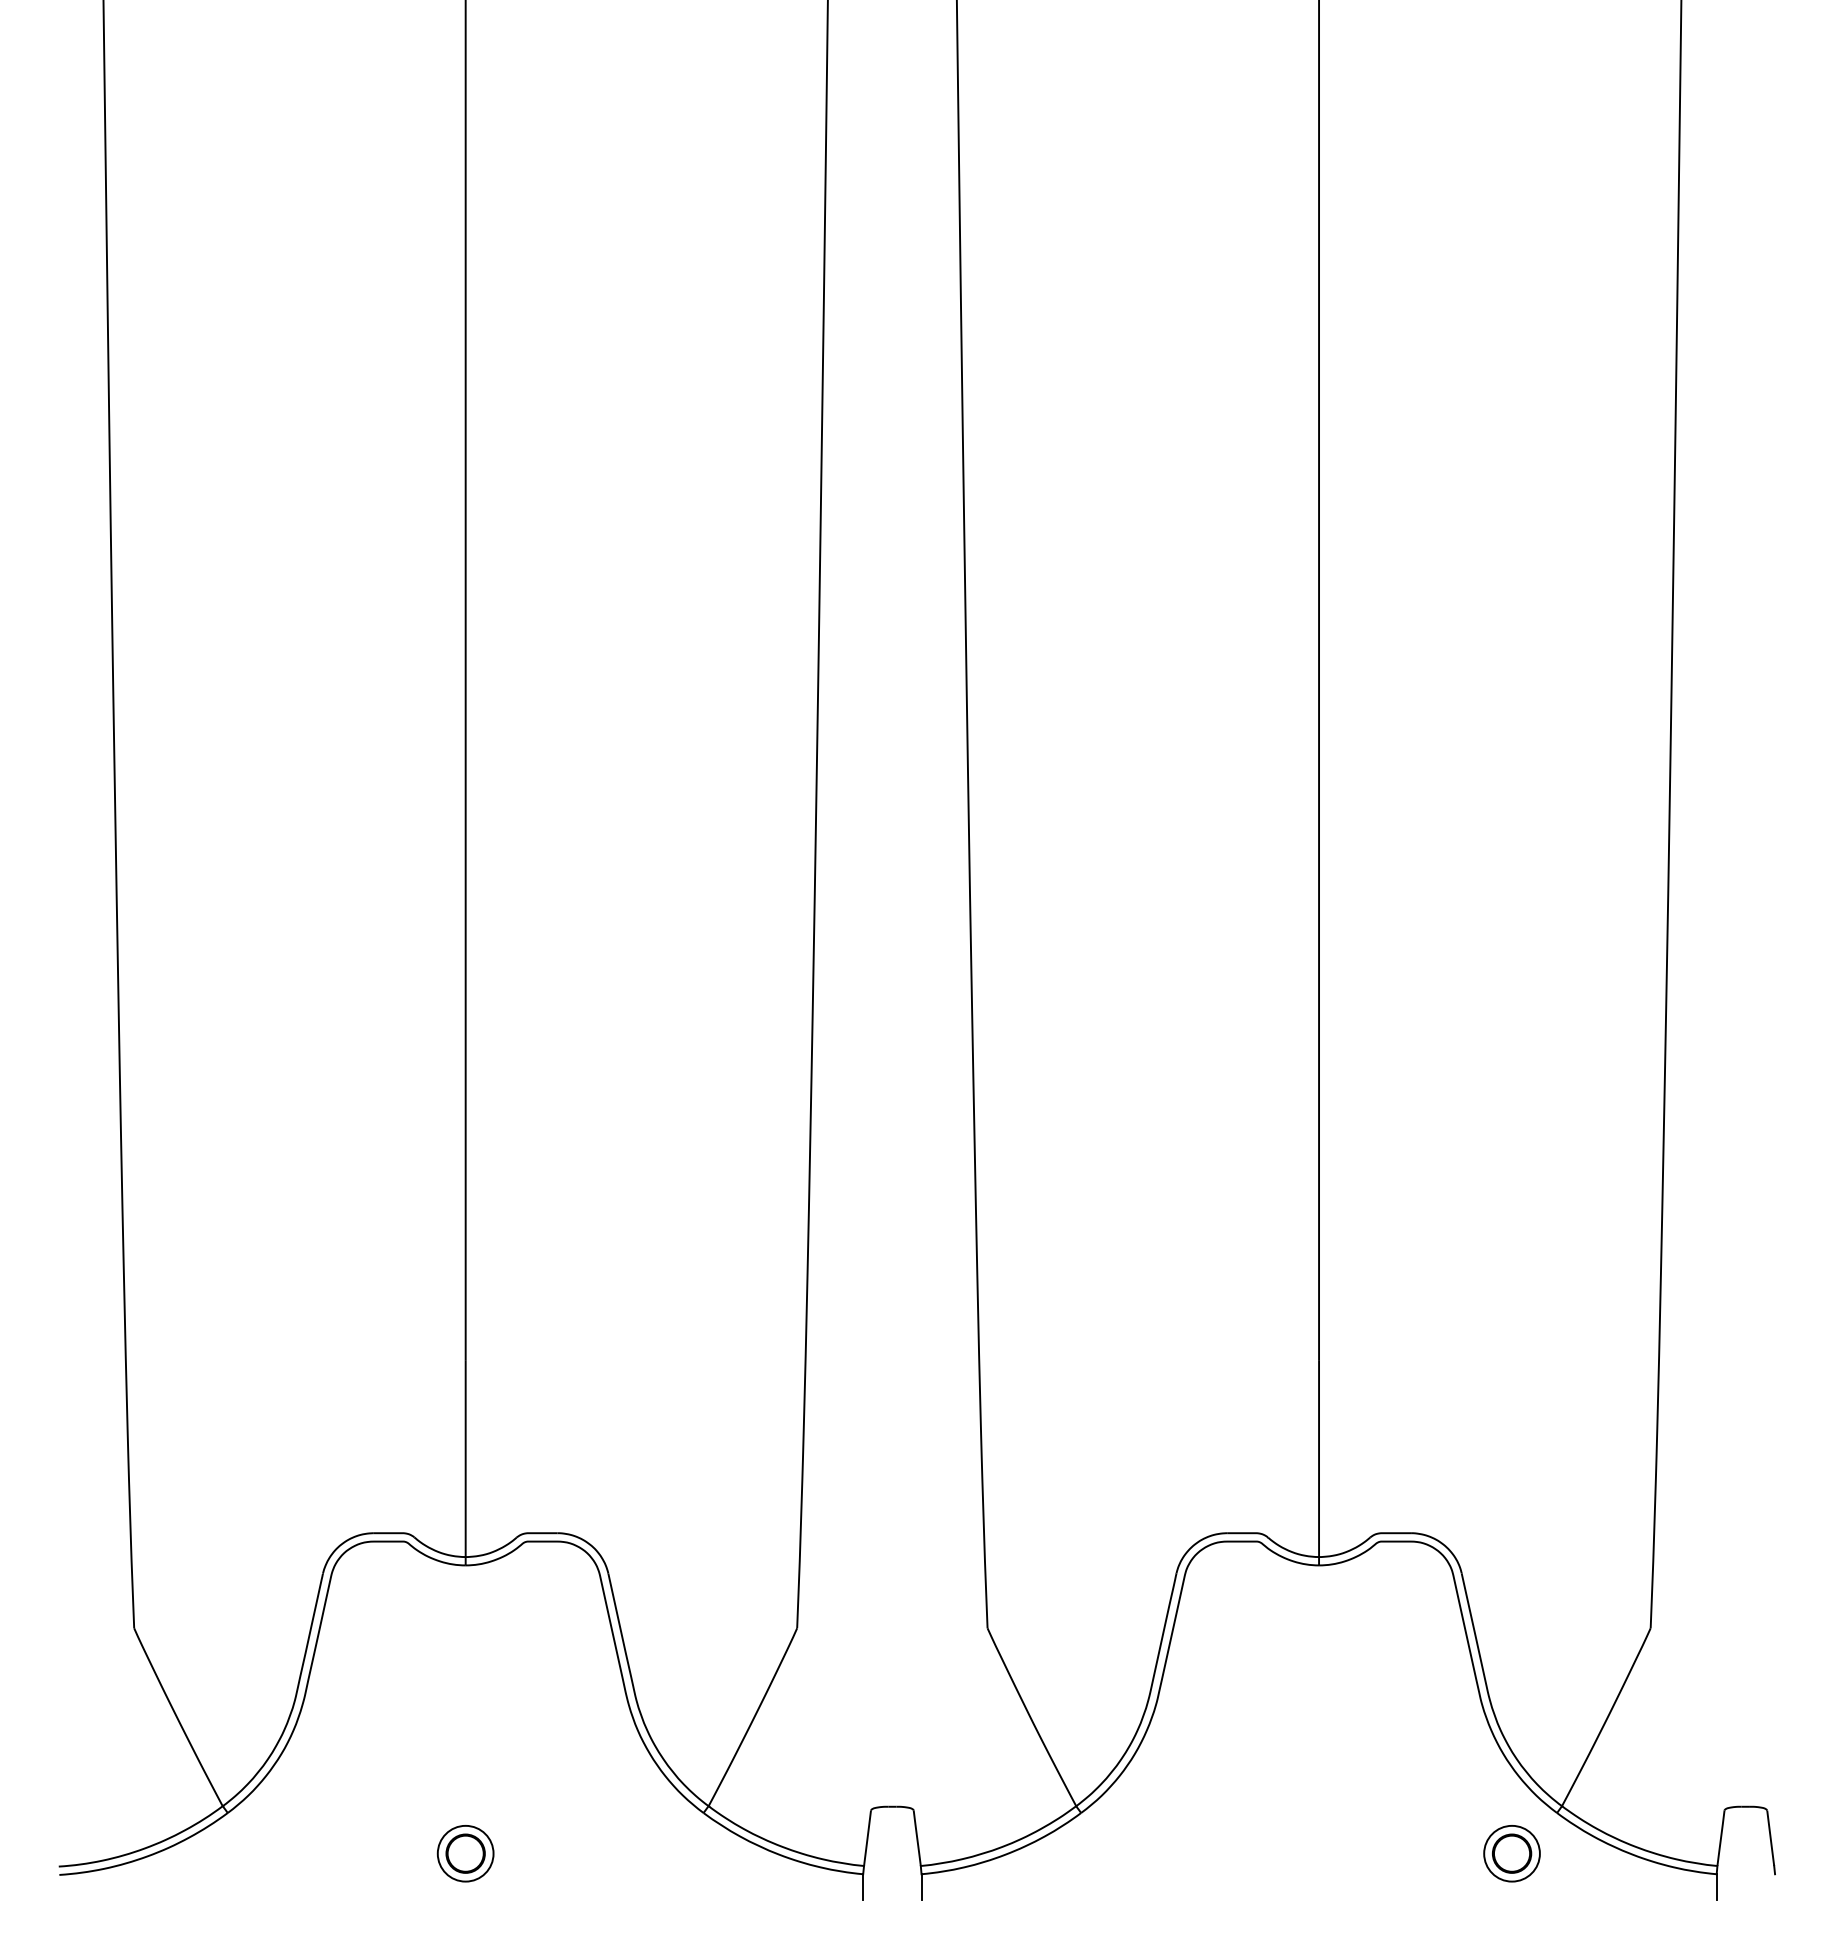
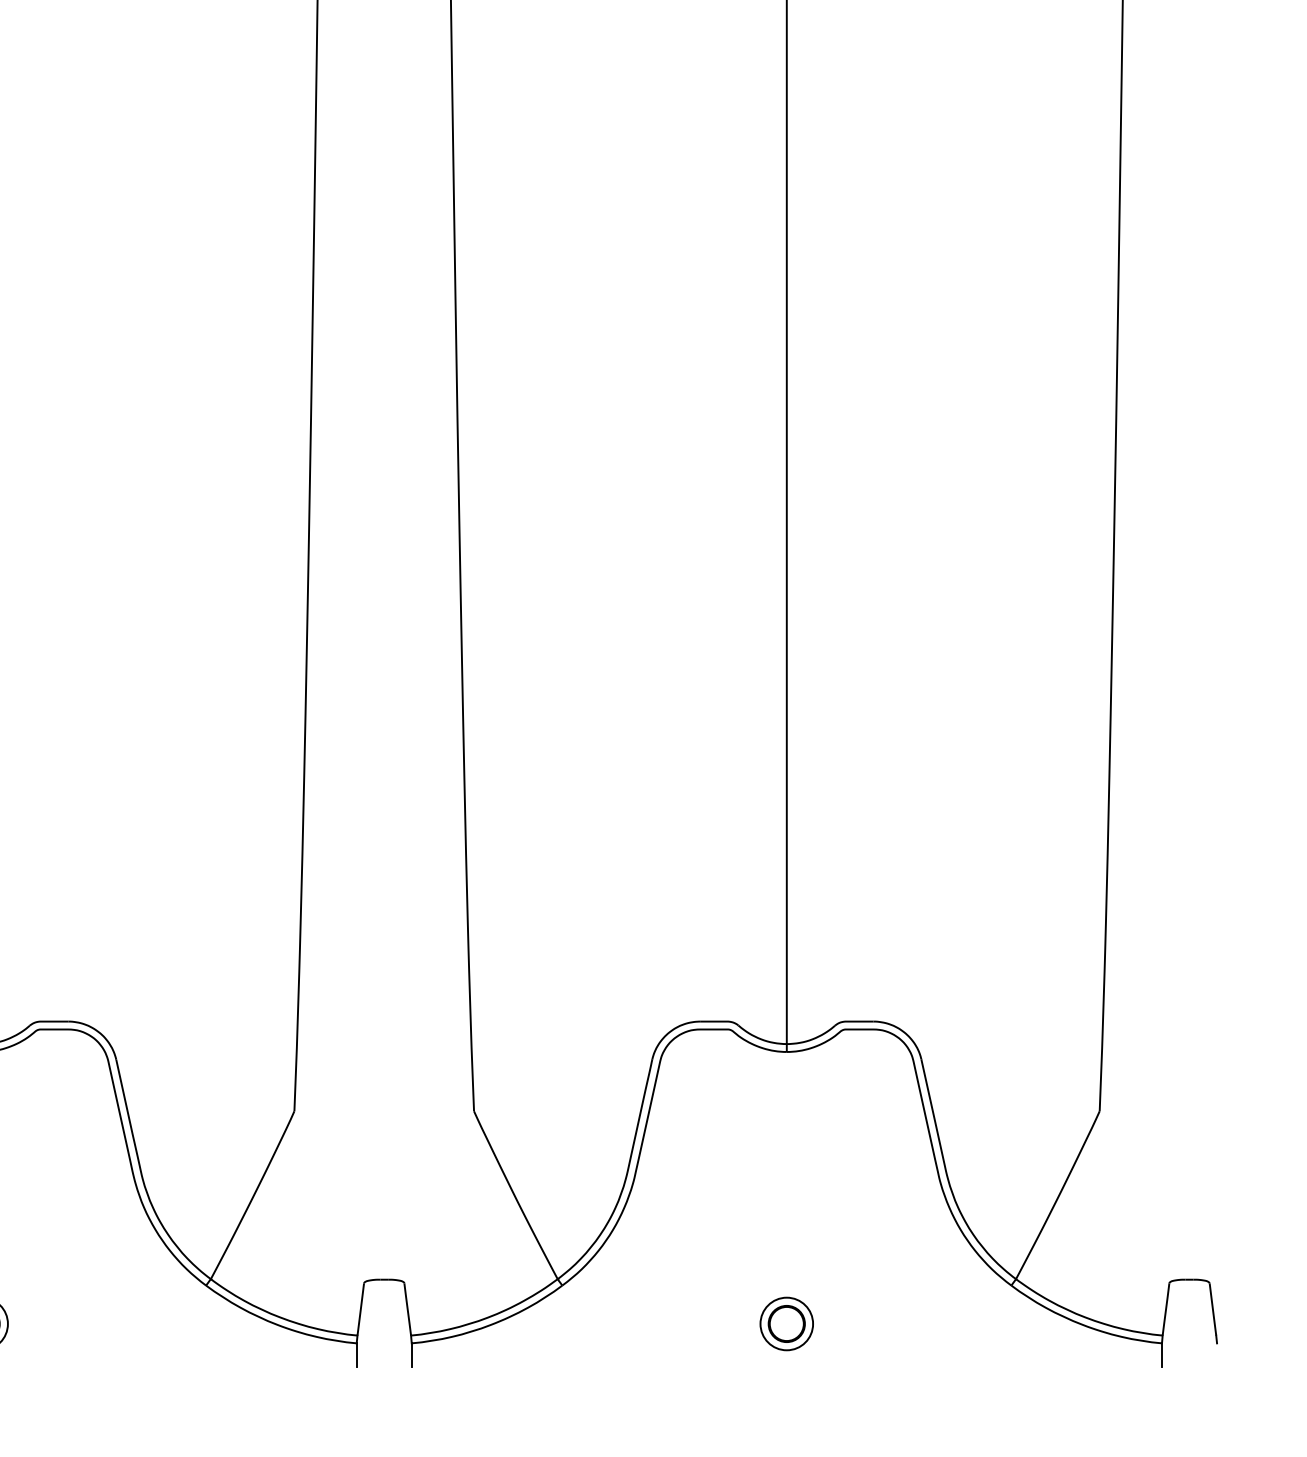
part: (1511, 1853) -> (786, 1323), moved

